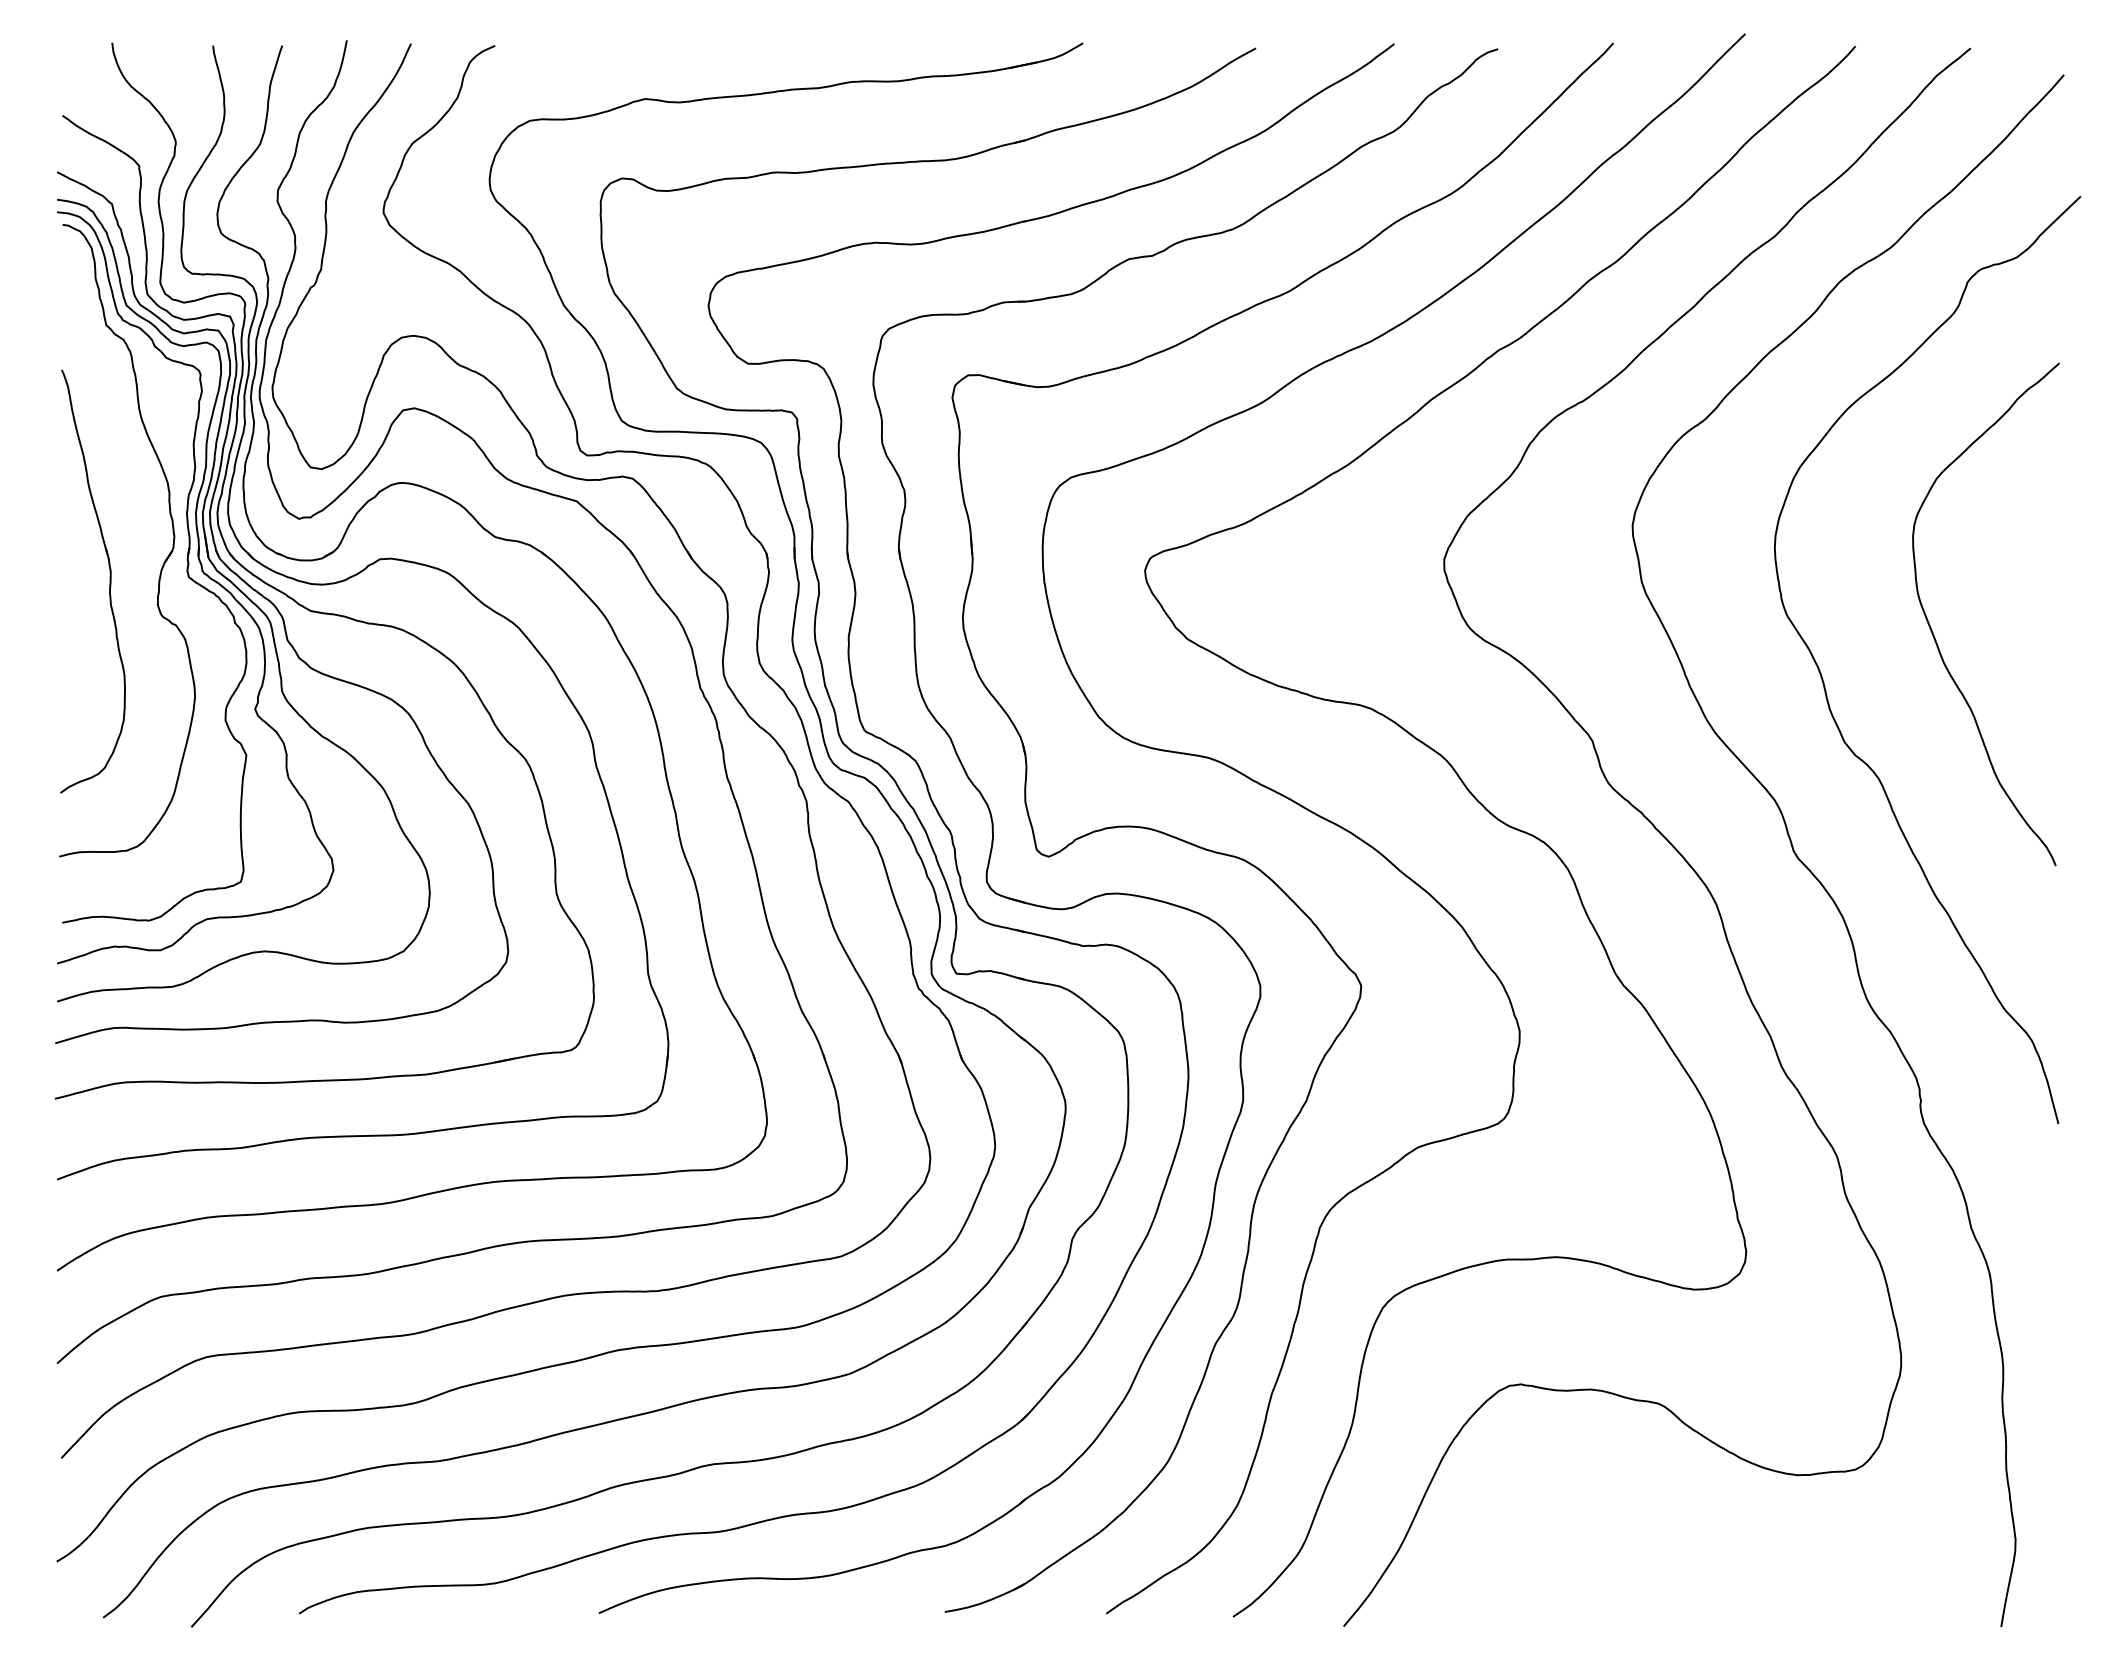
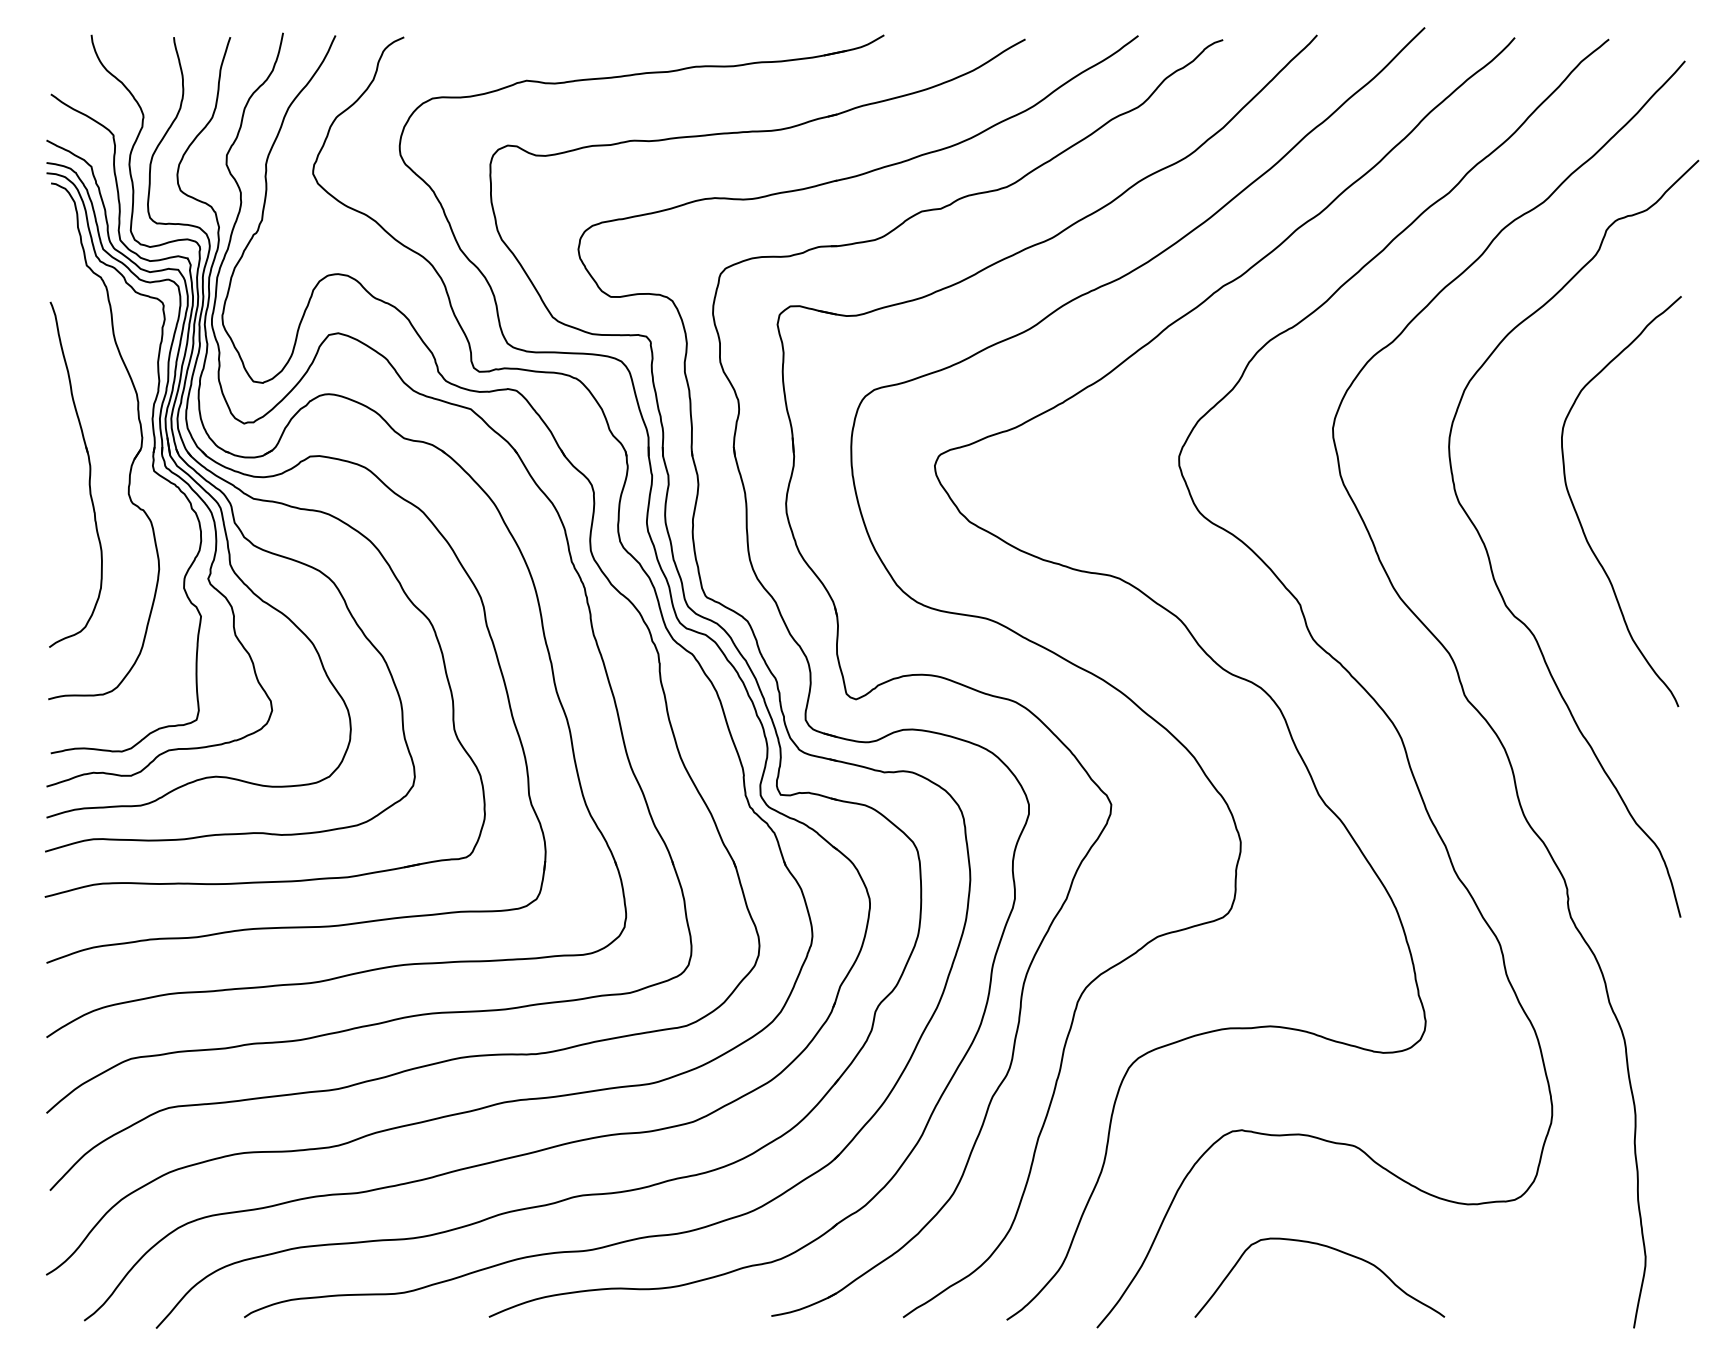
curve: (1632, 1530) -> (1332, 1249), added

